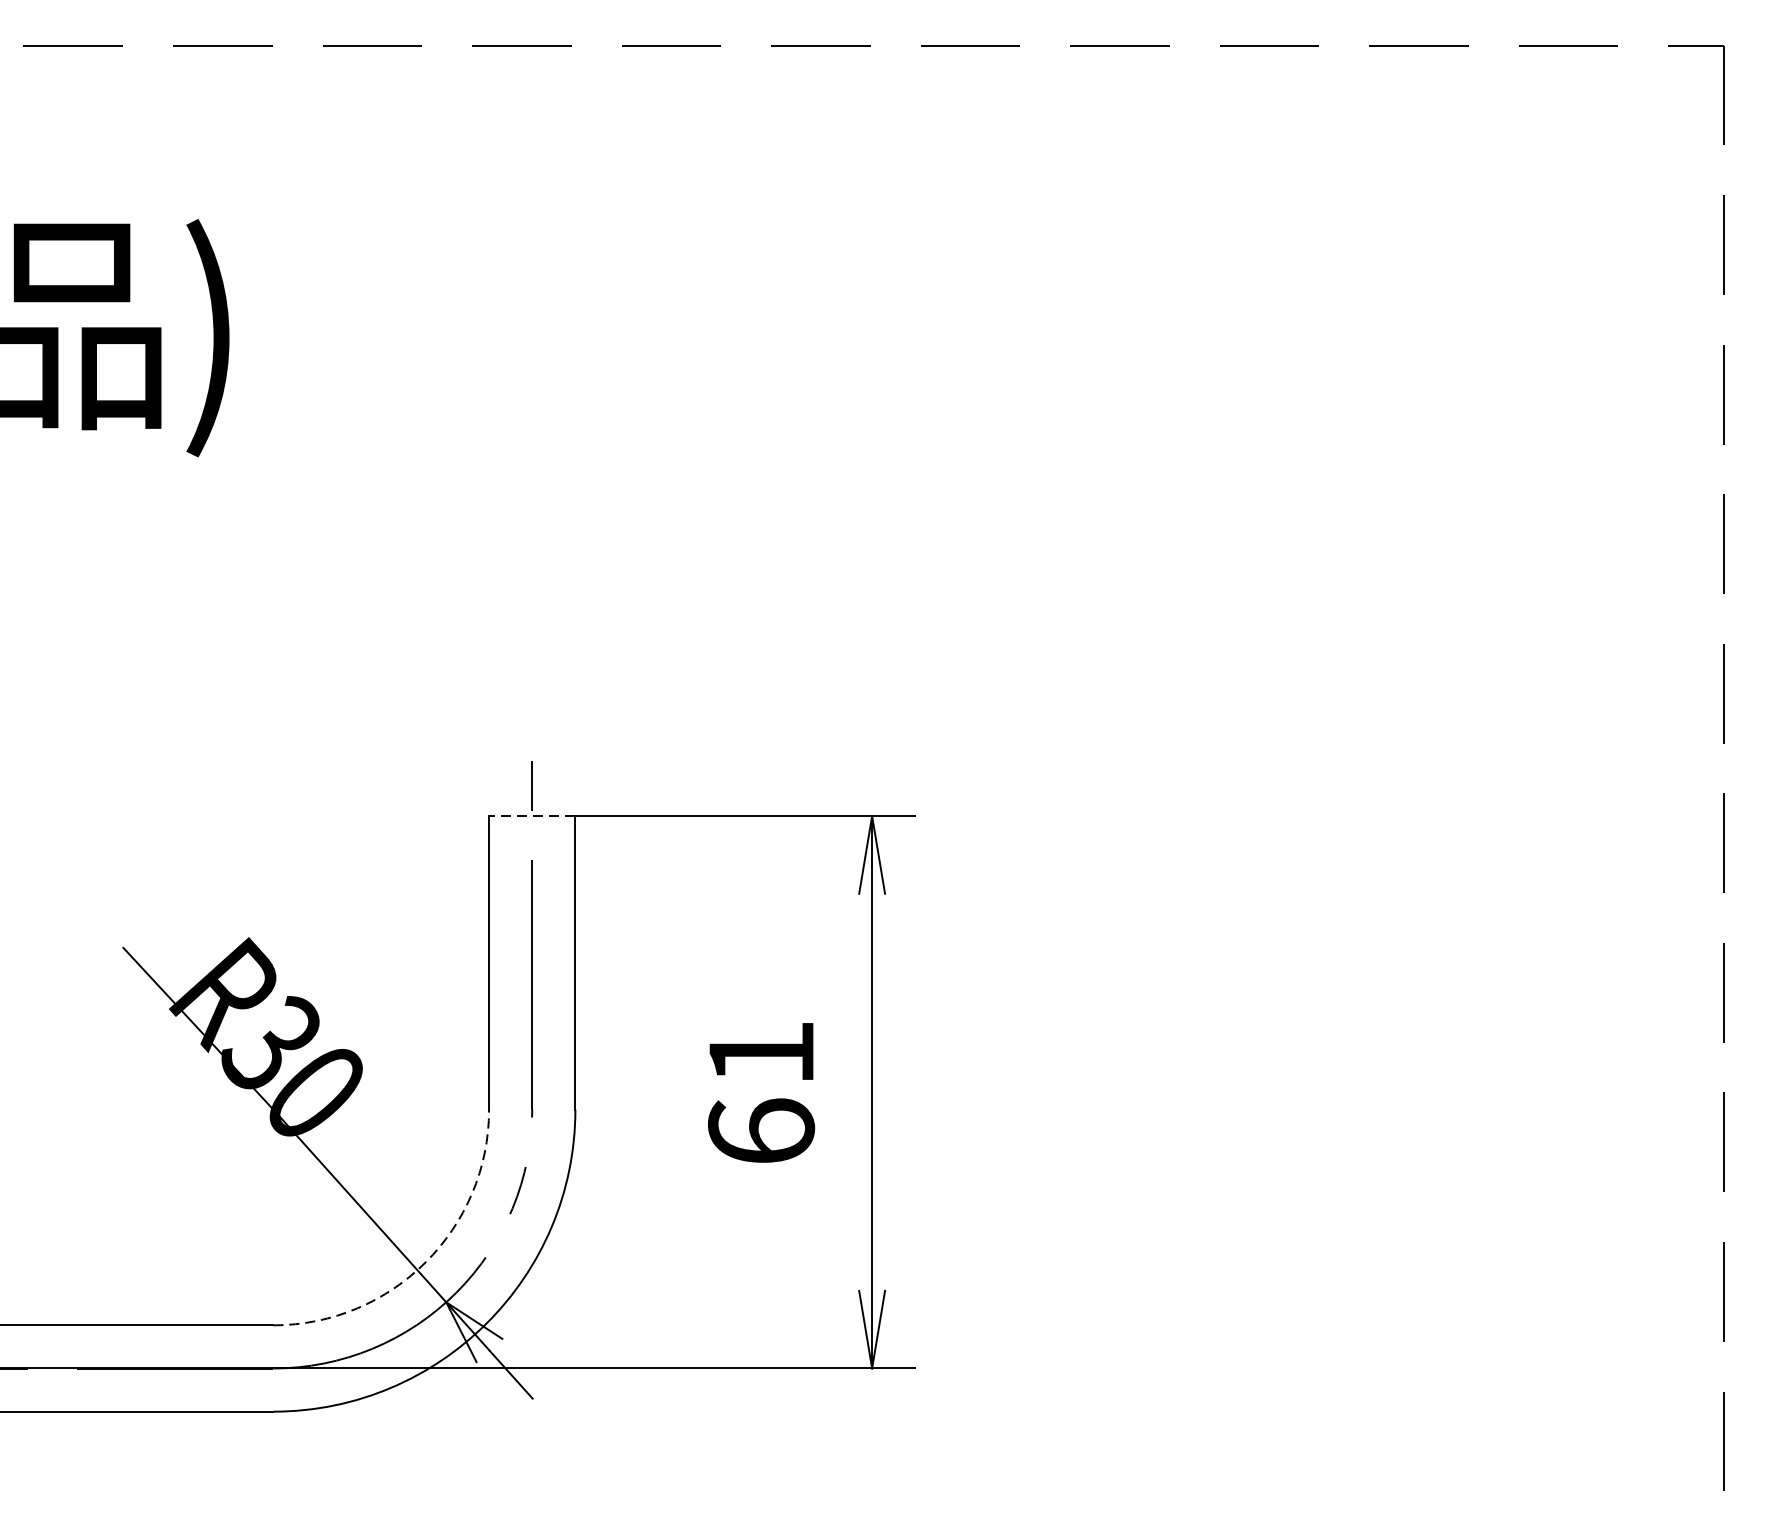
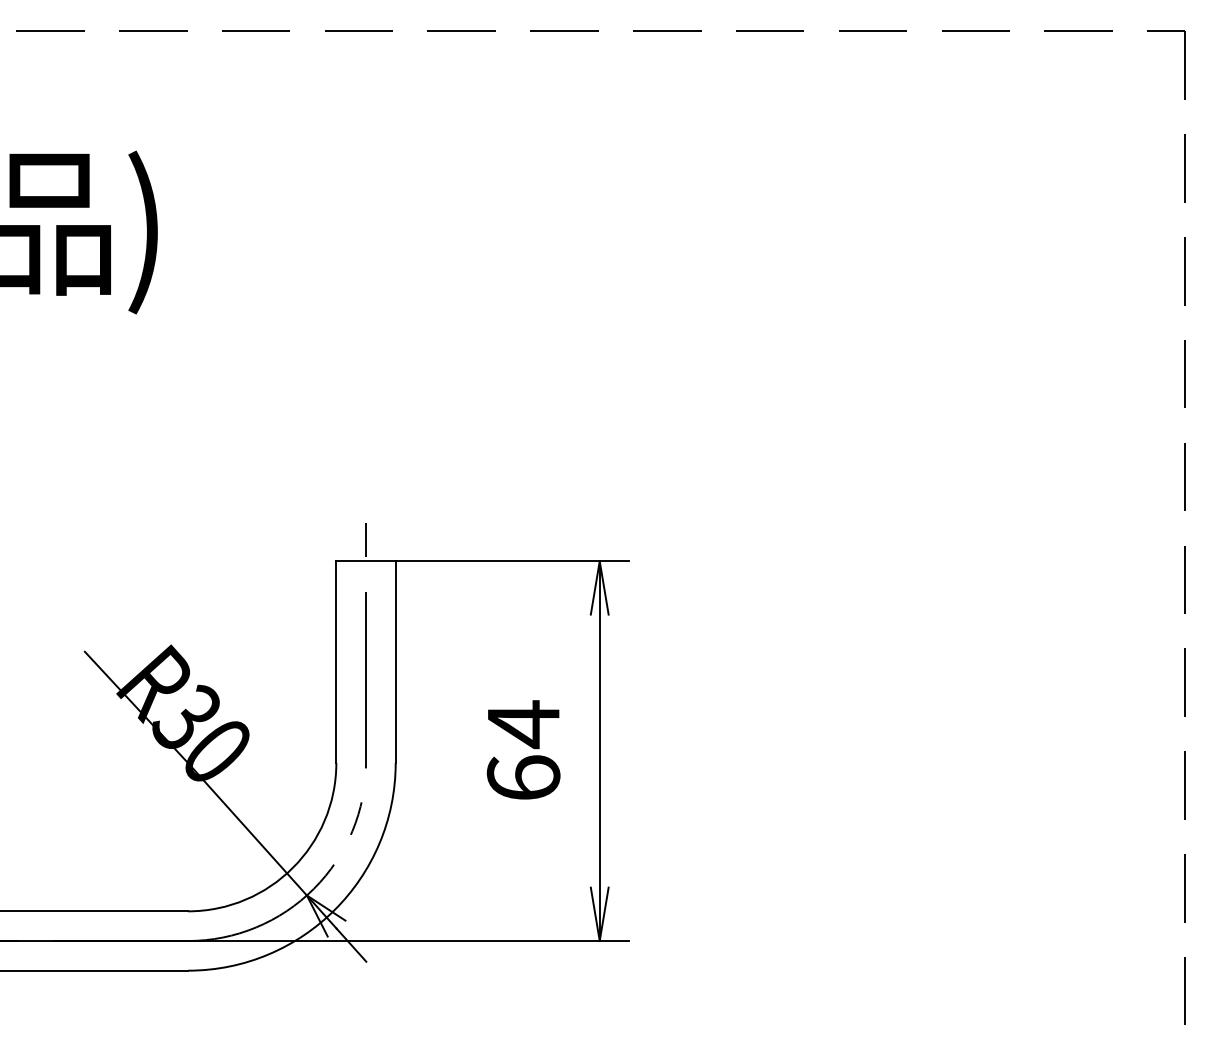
line: (532, 816) -> (366, 561), dashed -> solid
text: (761, 1053) -> (523, 724), 61 -> 64
arc: (425, 1261) -> (292, 867), dashed -> solid

